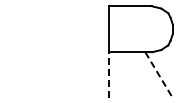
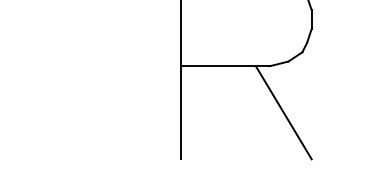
line: (108, 75) -> (181, 113), dashed -> solid
line: (159, 75) -> (284, 113), dashed -> solid

